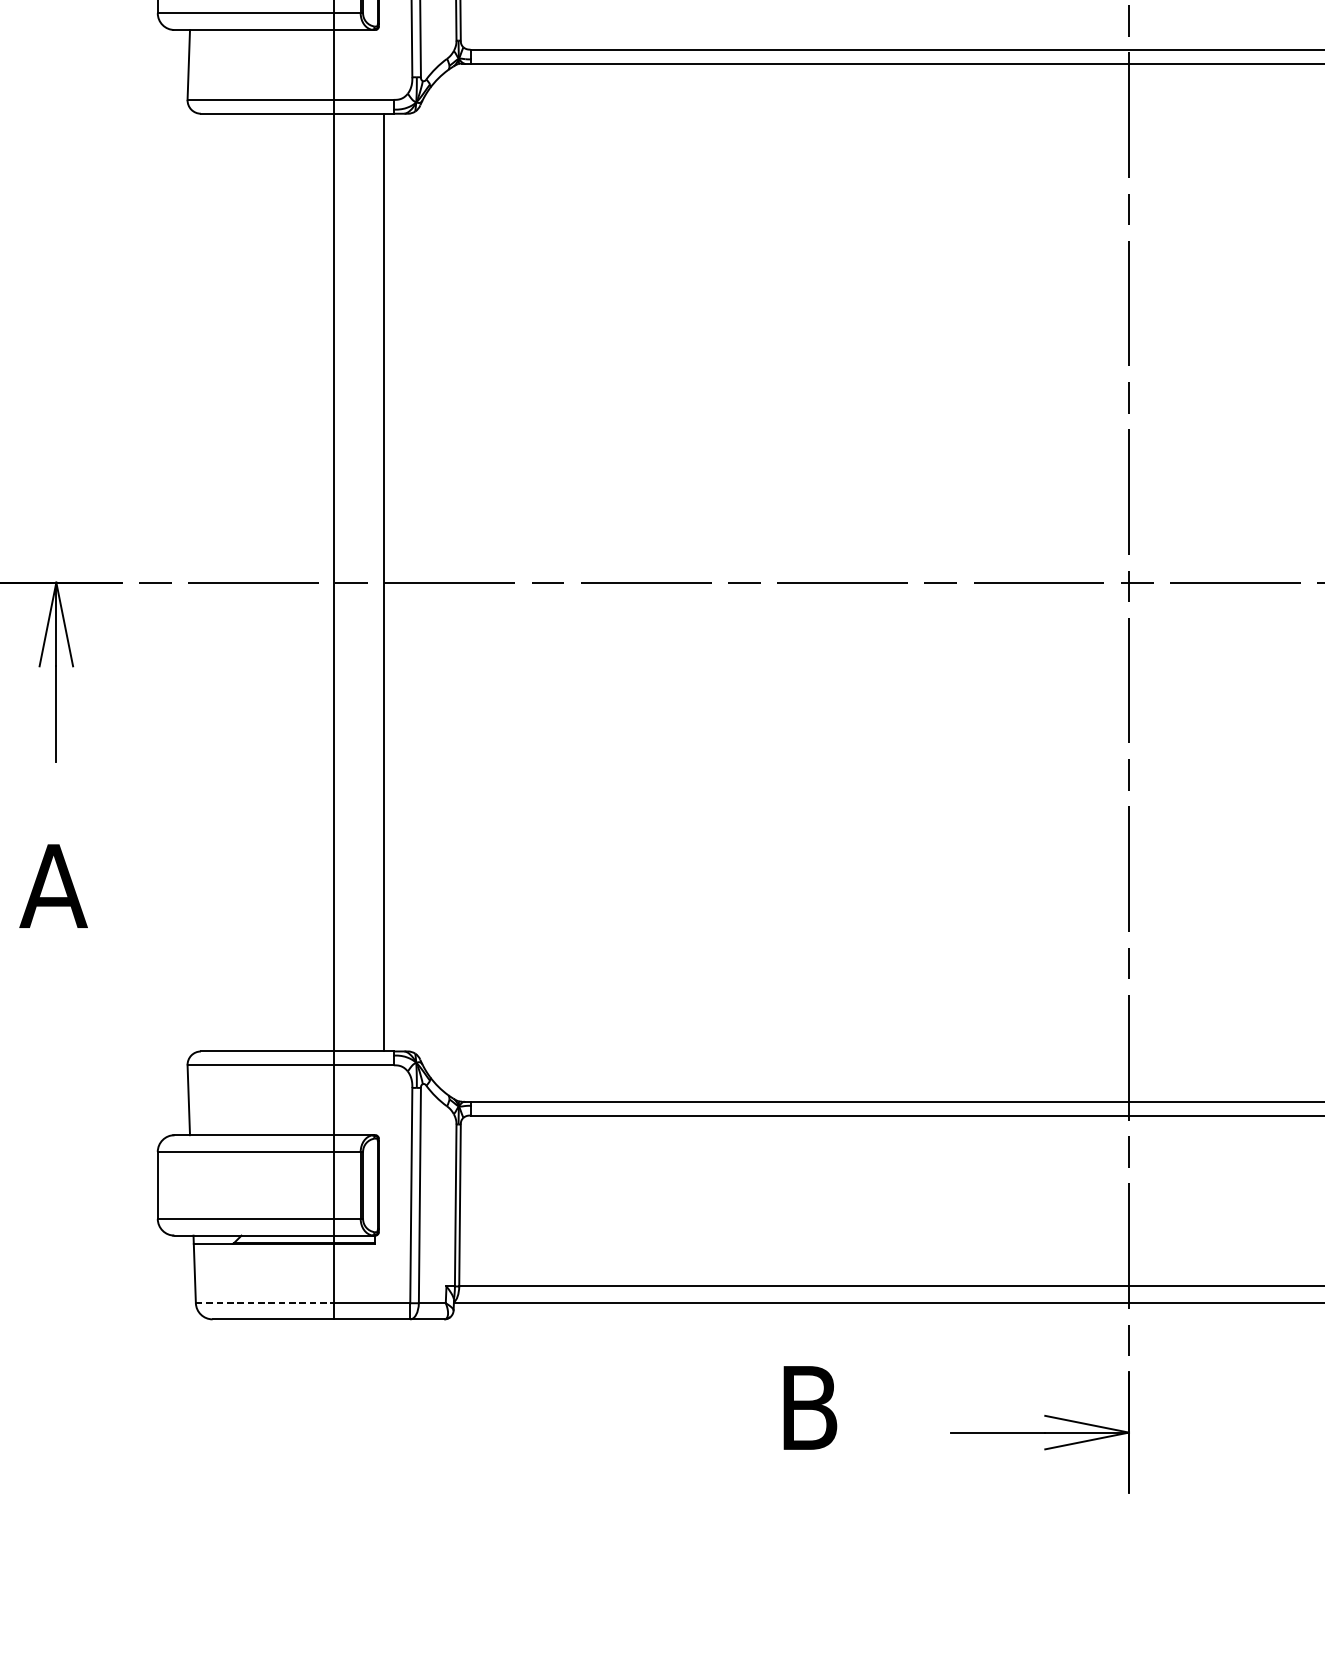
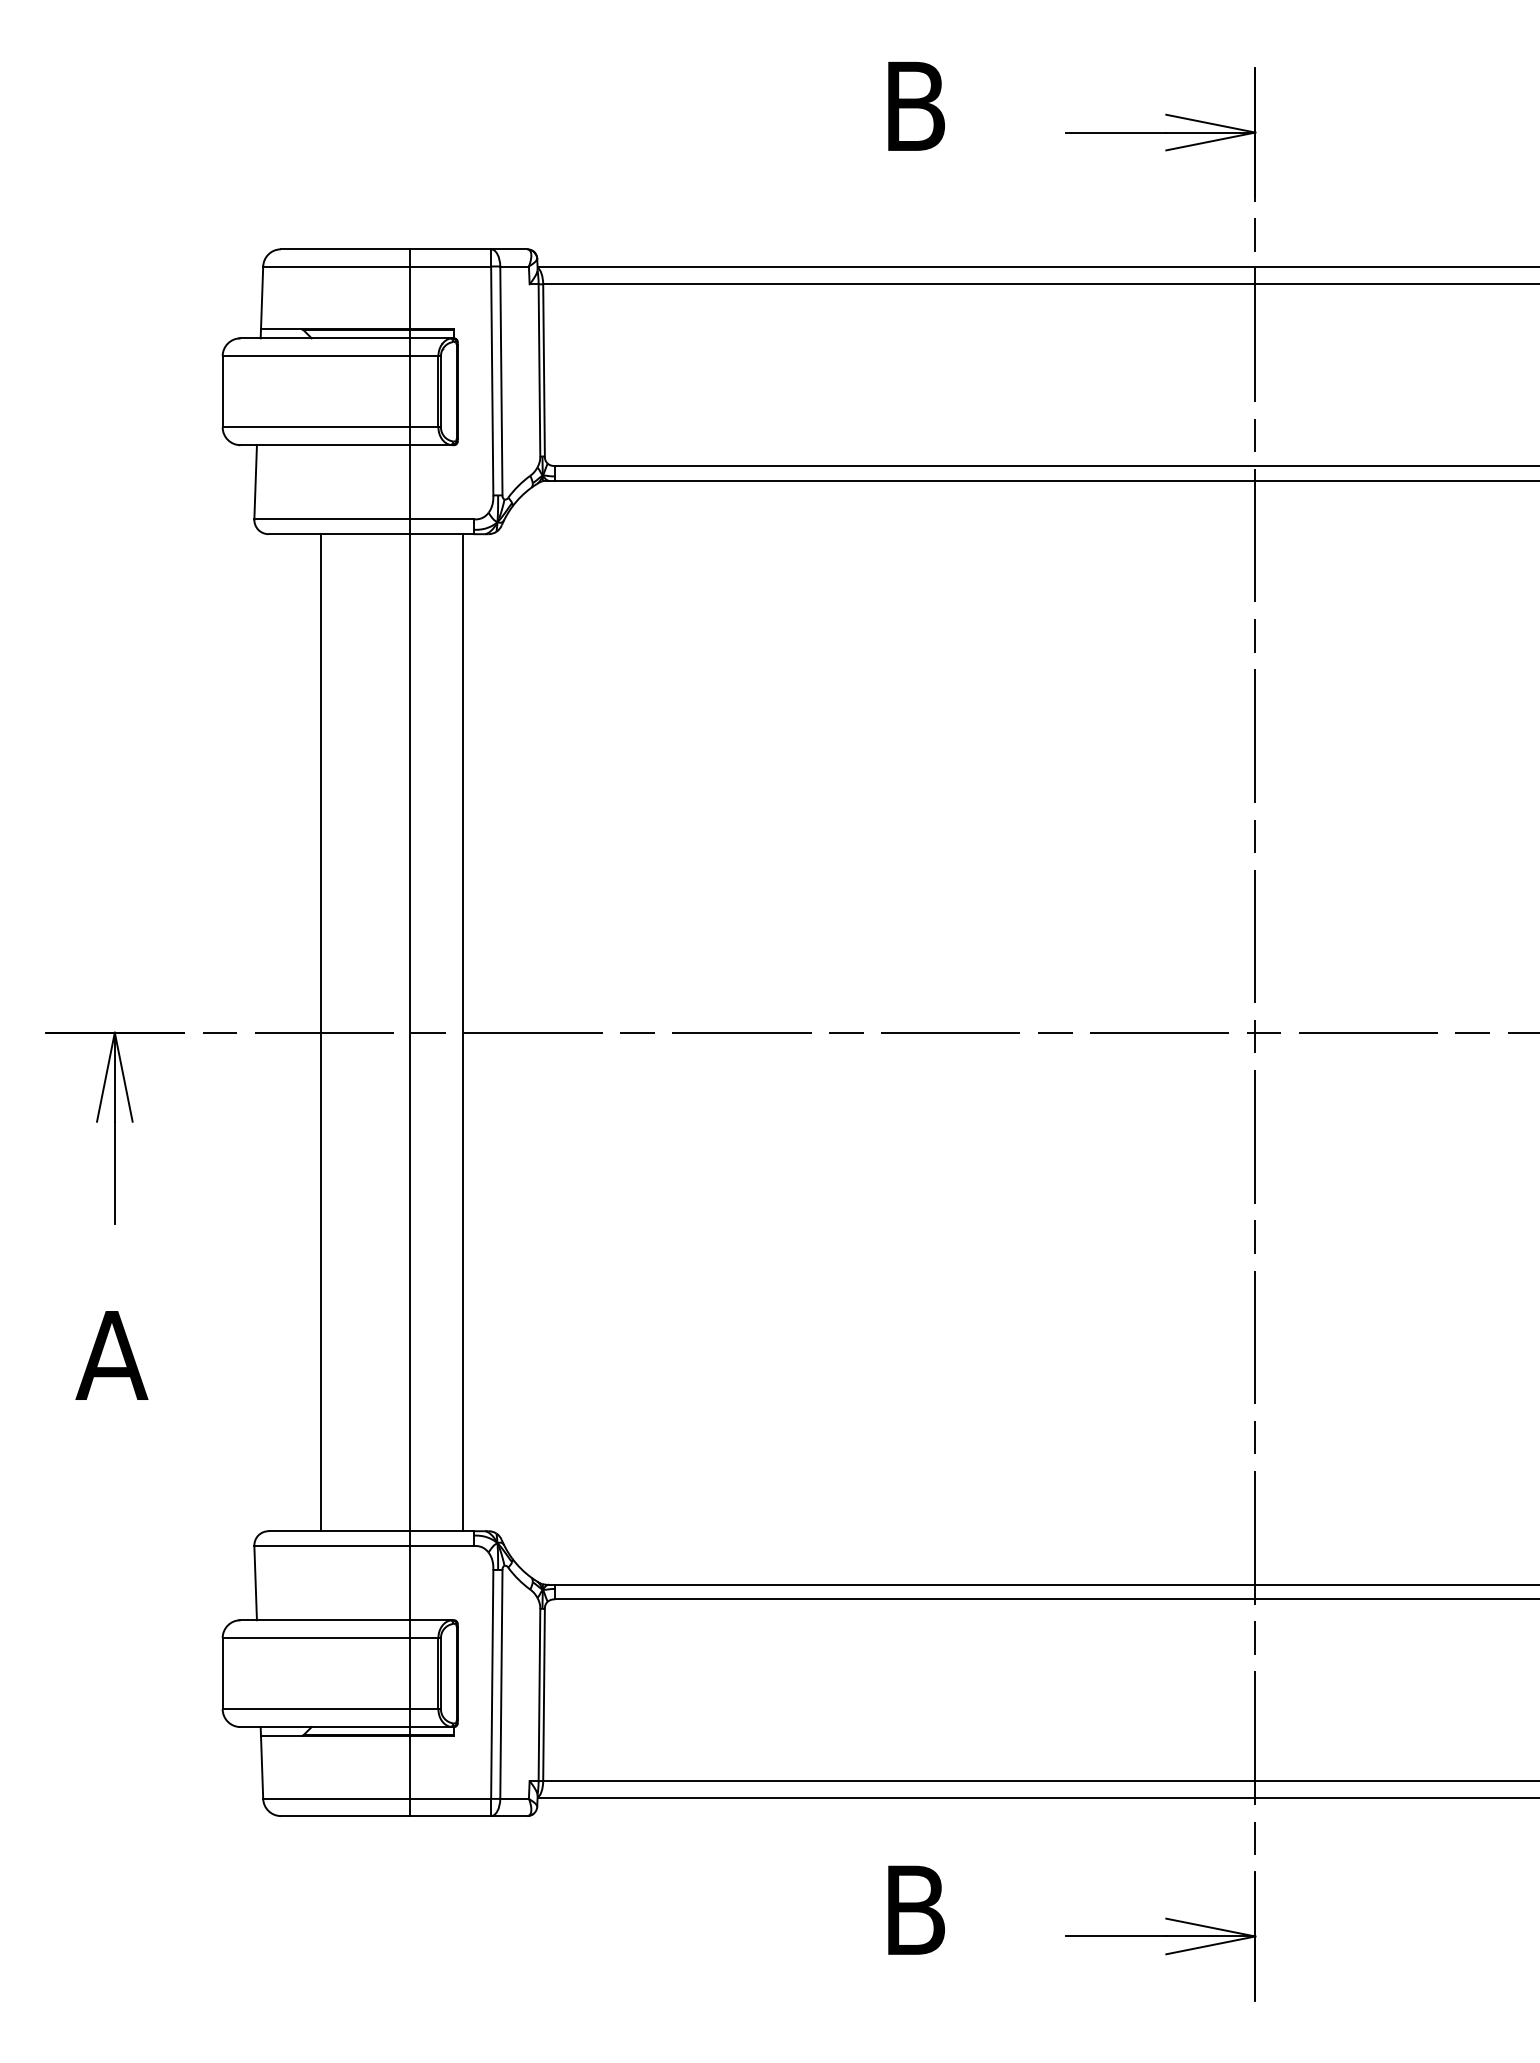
line: (249, 582) -> (320, 1032), added
line: (264, 1302) -> (336, 1798), dashed -> solid

